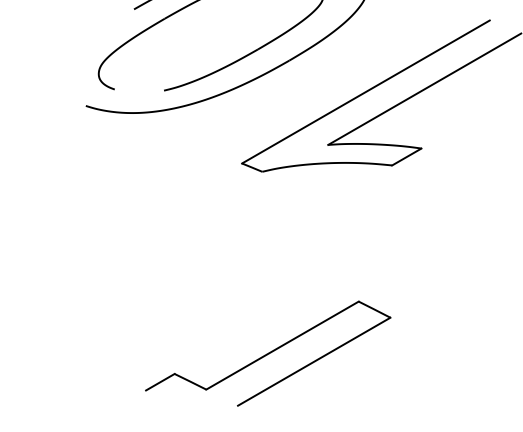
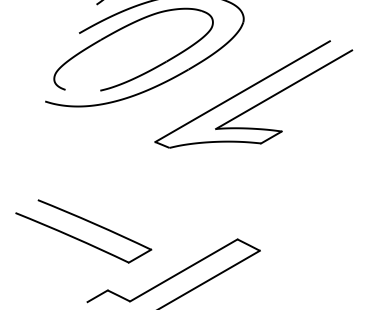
part: (137, 301) -> (81, 239), added

